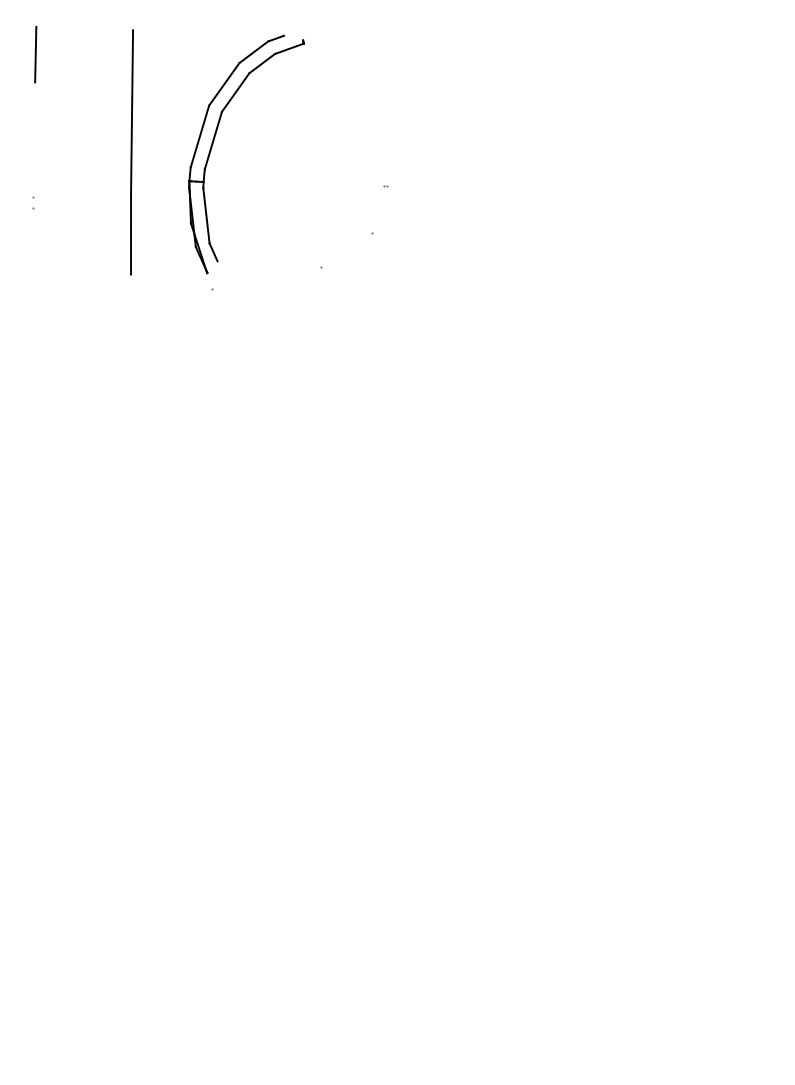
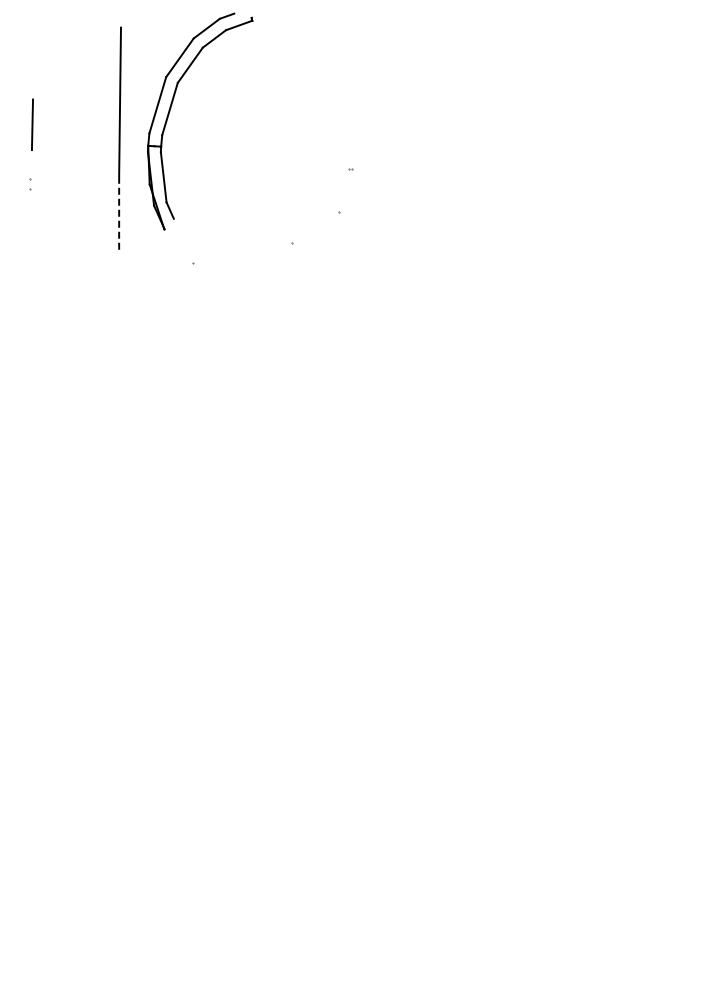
line: (35, 54) -> (32, 124), moved
part: (213, 143) -> (170, 111), moved
line: (131, 233) -> (119, 212), solid -> dashed

